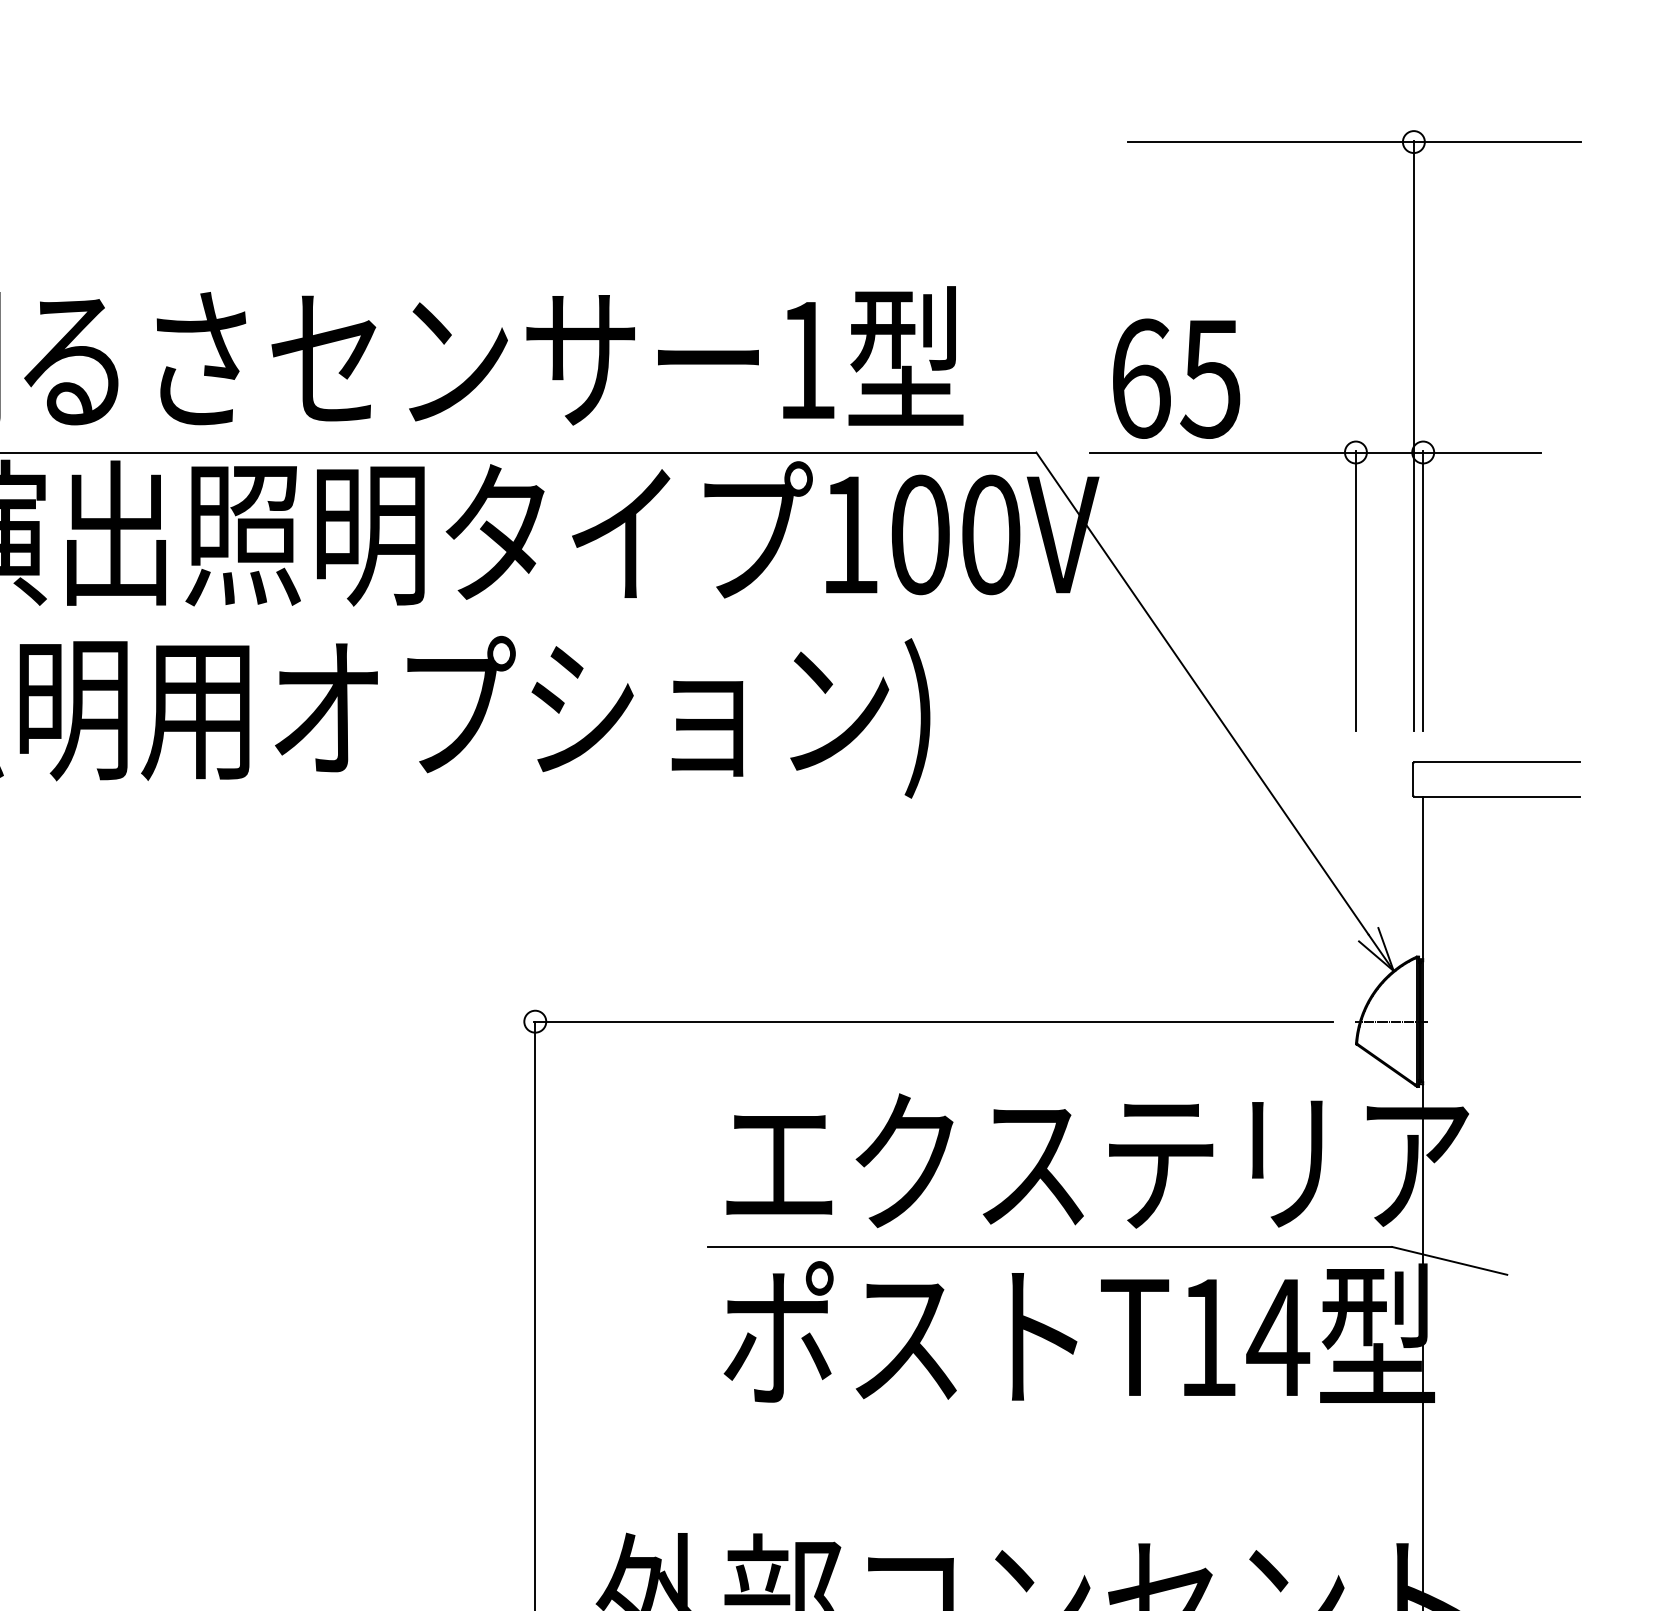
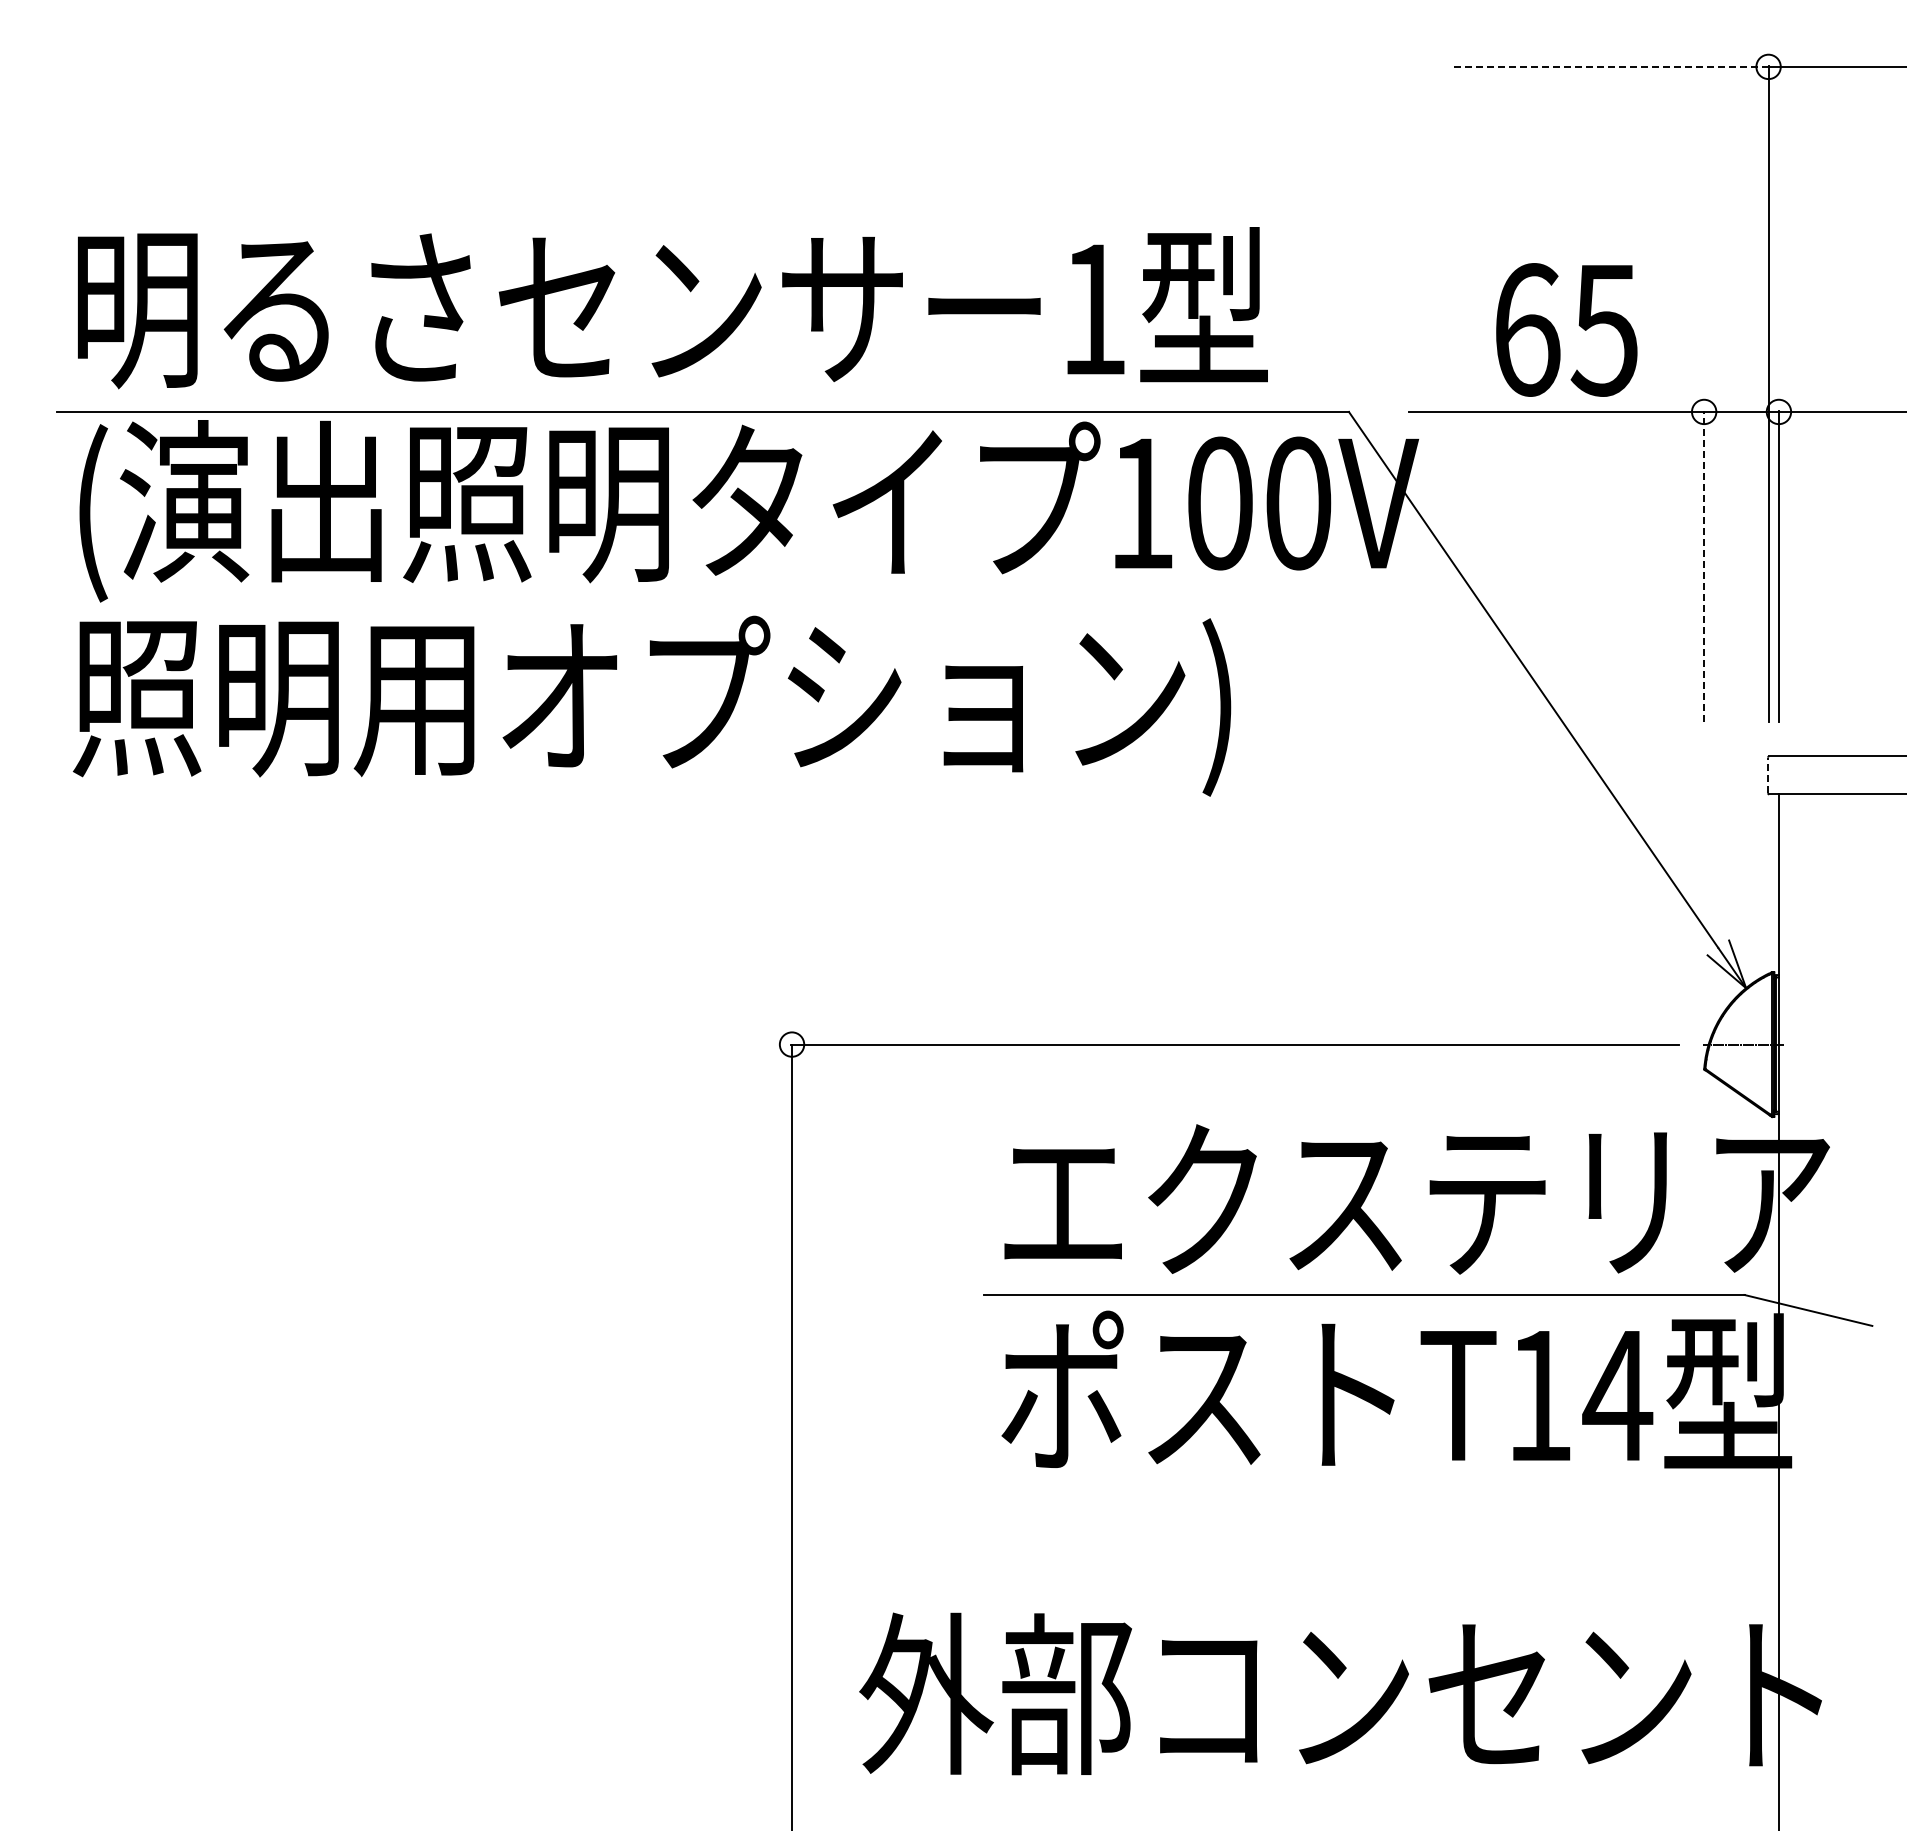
line: (1270, 141) -> (1609, 66), solid -> dashed
text: (1176, 378) -> (1566, 329), moved
line: (1356, 591) -> (1704, 566), solid -> dashed
line: (1413, 779) -> (1768, 775), solid -> dashed

